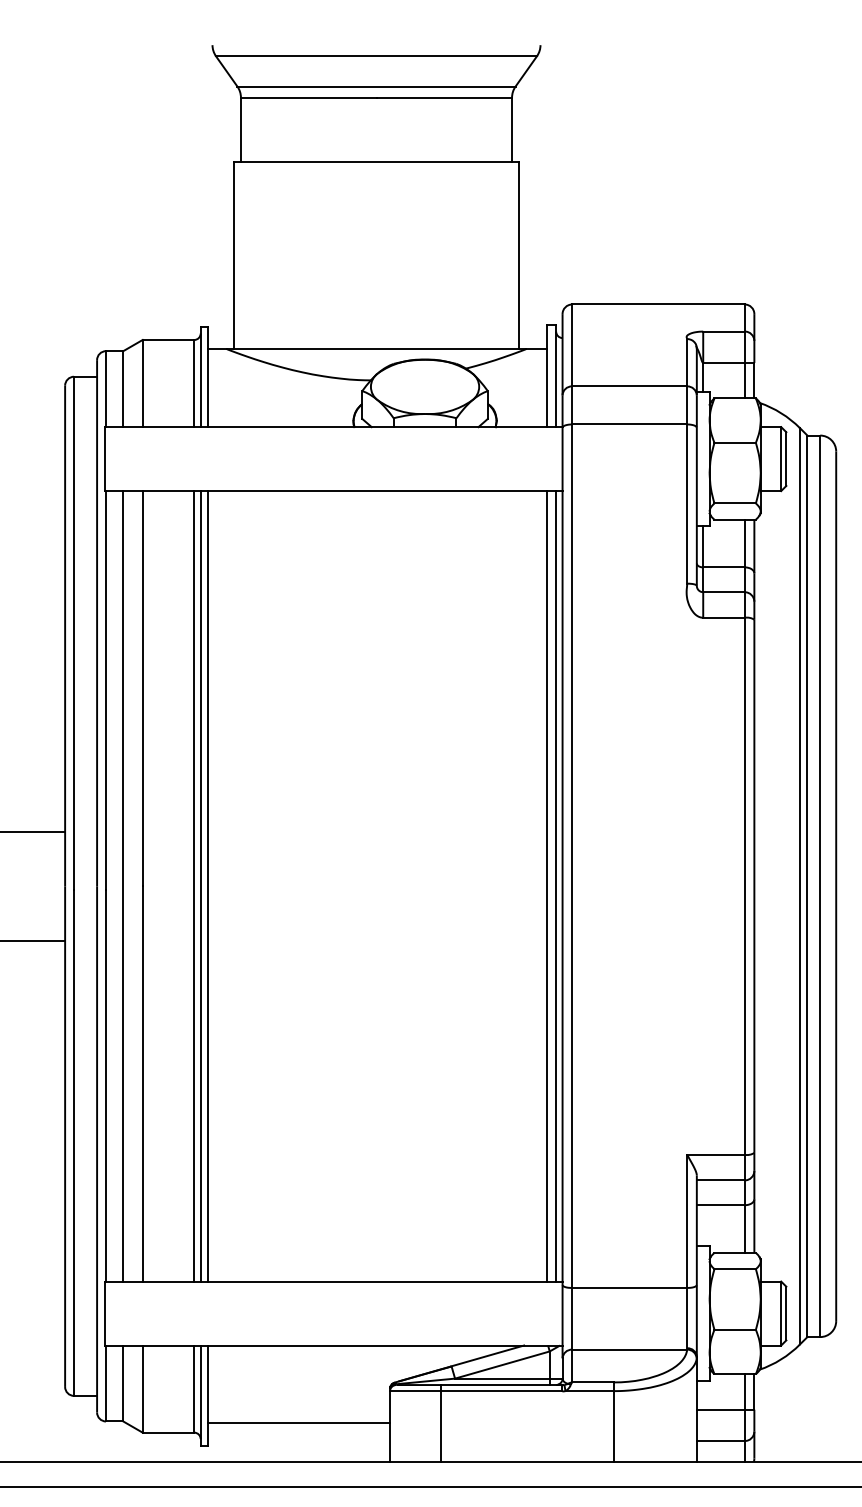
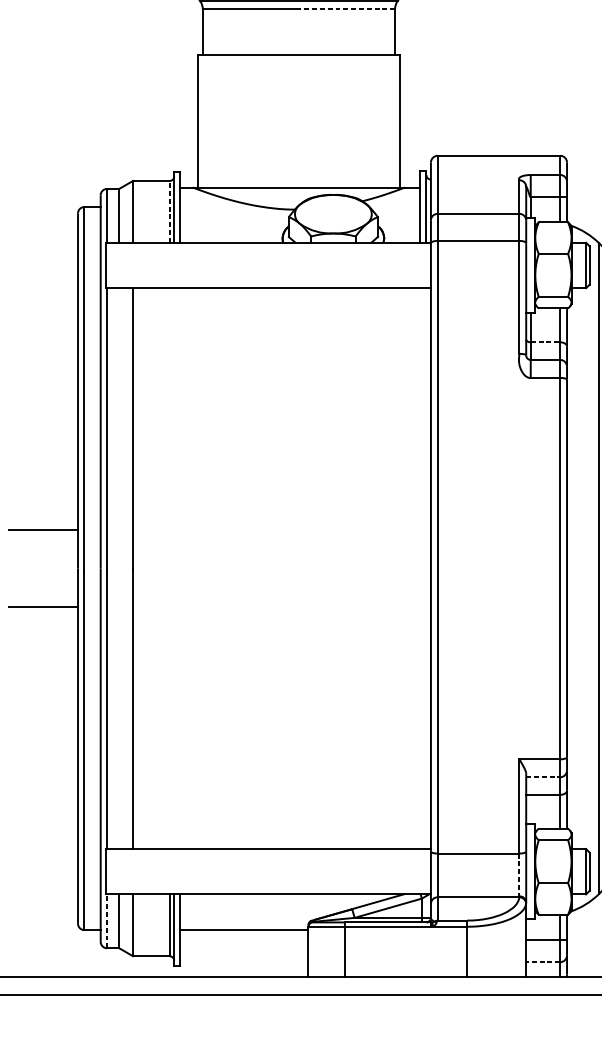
line: (444, 97) -> (347, 8), solid -> dashed
line: (194, 383) -> (169, 211), solid -> dashed
line: (724, 567) -> (545, 342), solid -> dashed
line: (123, 886) -> (119, 568), removed
line: (194, 886) -> (169, 568), removed
line: (200, 886) -> (174, 568), removed
line: (208, 886) -> (179, 568), removed
line: (546, 886) -> (419, 568), removed
line: (556, 886) -> (426, 568), removed
line: (720, 1180) -> (543, 777), solid -> dashed
line: (687, 1318) -> (519, 875), solid -> dashed
line: (106, 1383) -> (107, 921), solid -> dashed
line: (298, 1423) -> (243, 930), moved
line: (720, 1440) -> (543, 961), solid -> dashed

